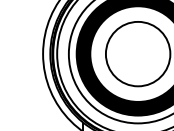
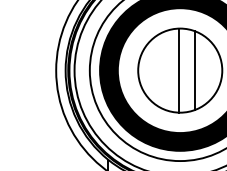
line: (137, 54) -> (179, 70), added
line: (149, 54) -> (195, 70), added

